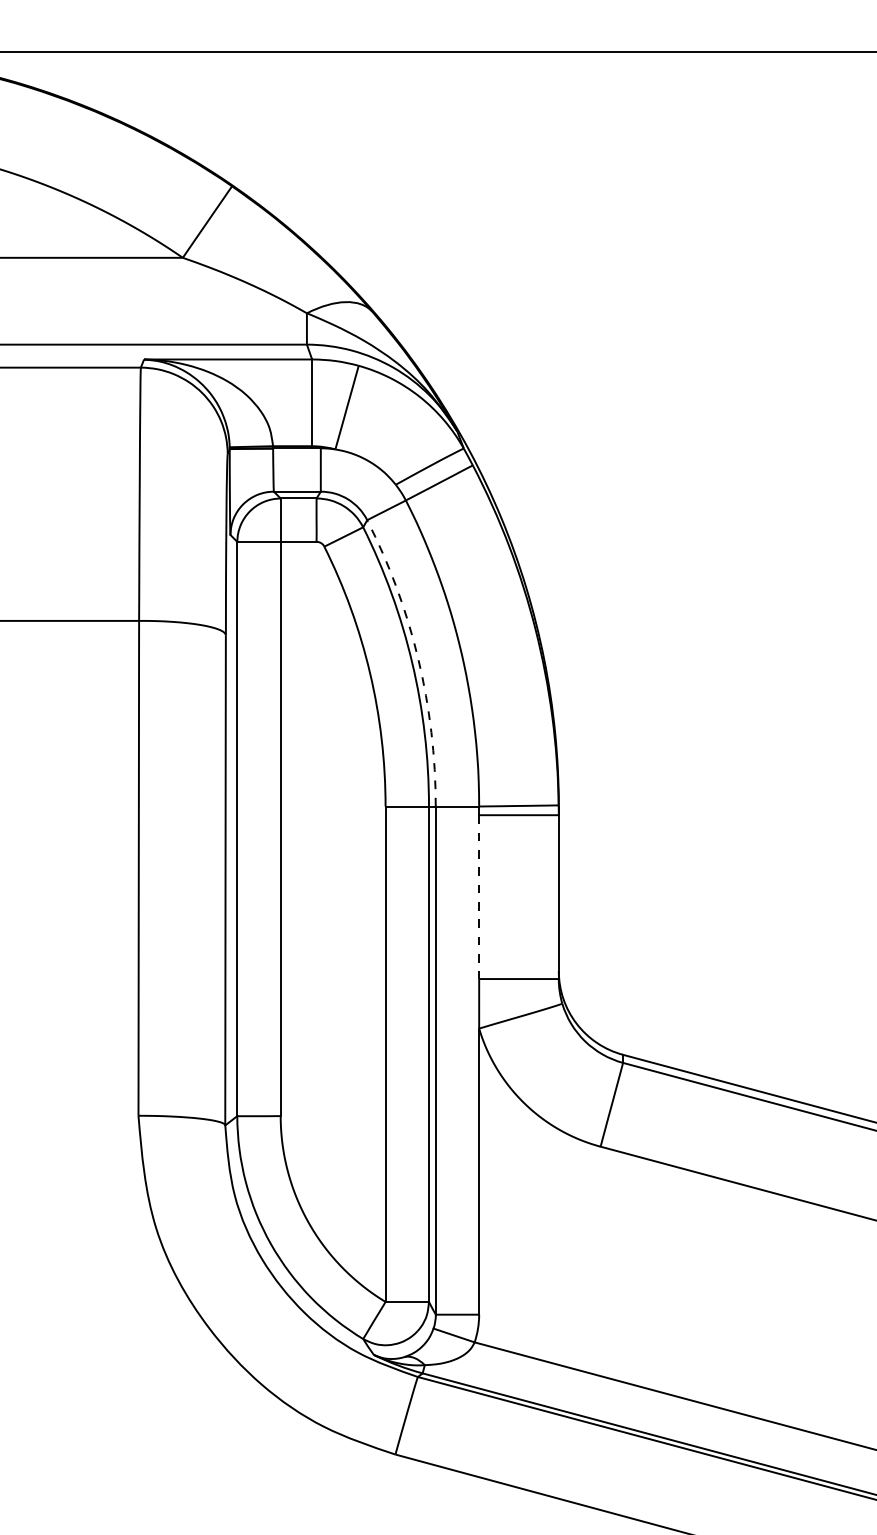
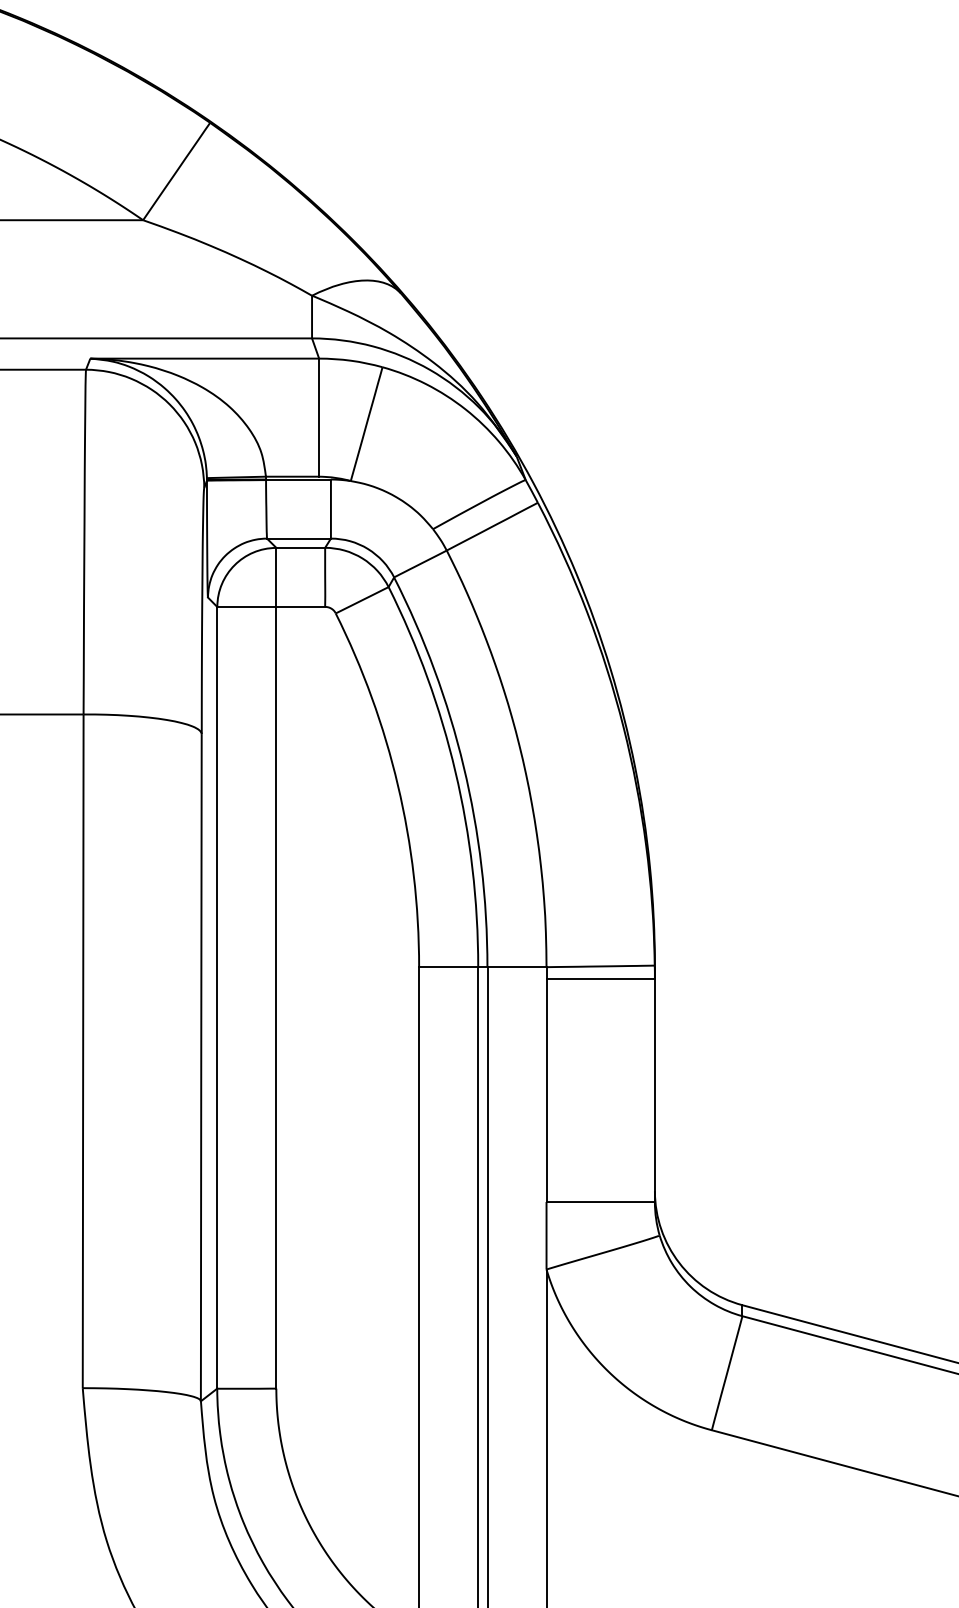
arc: (418, 659) -> (463, 767), dashed -> solid
line: (479, 897) -> (546, 1091), dashed -> solid

